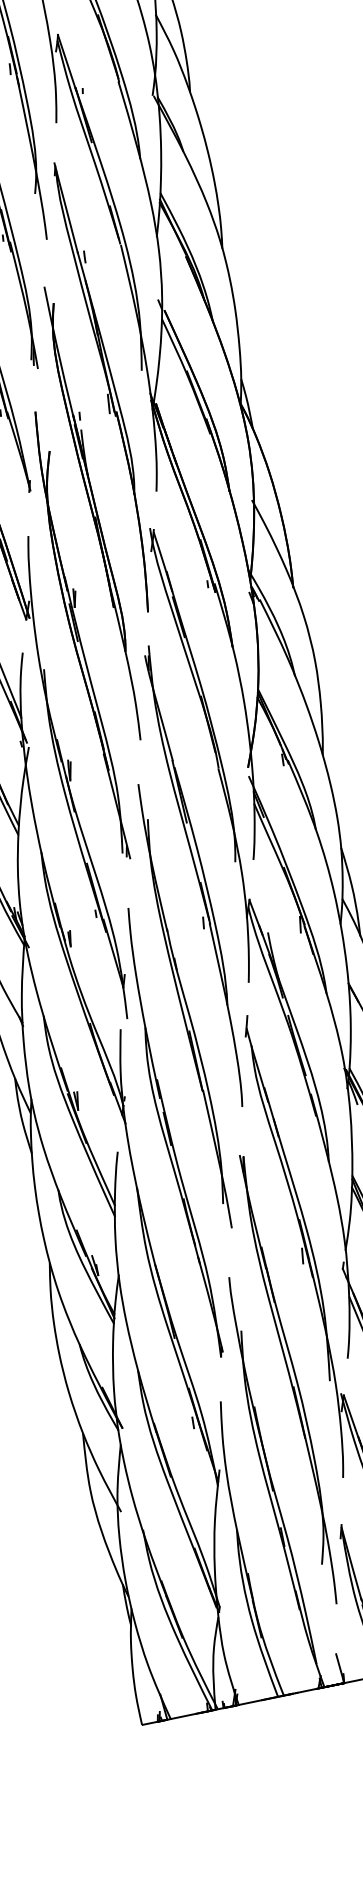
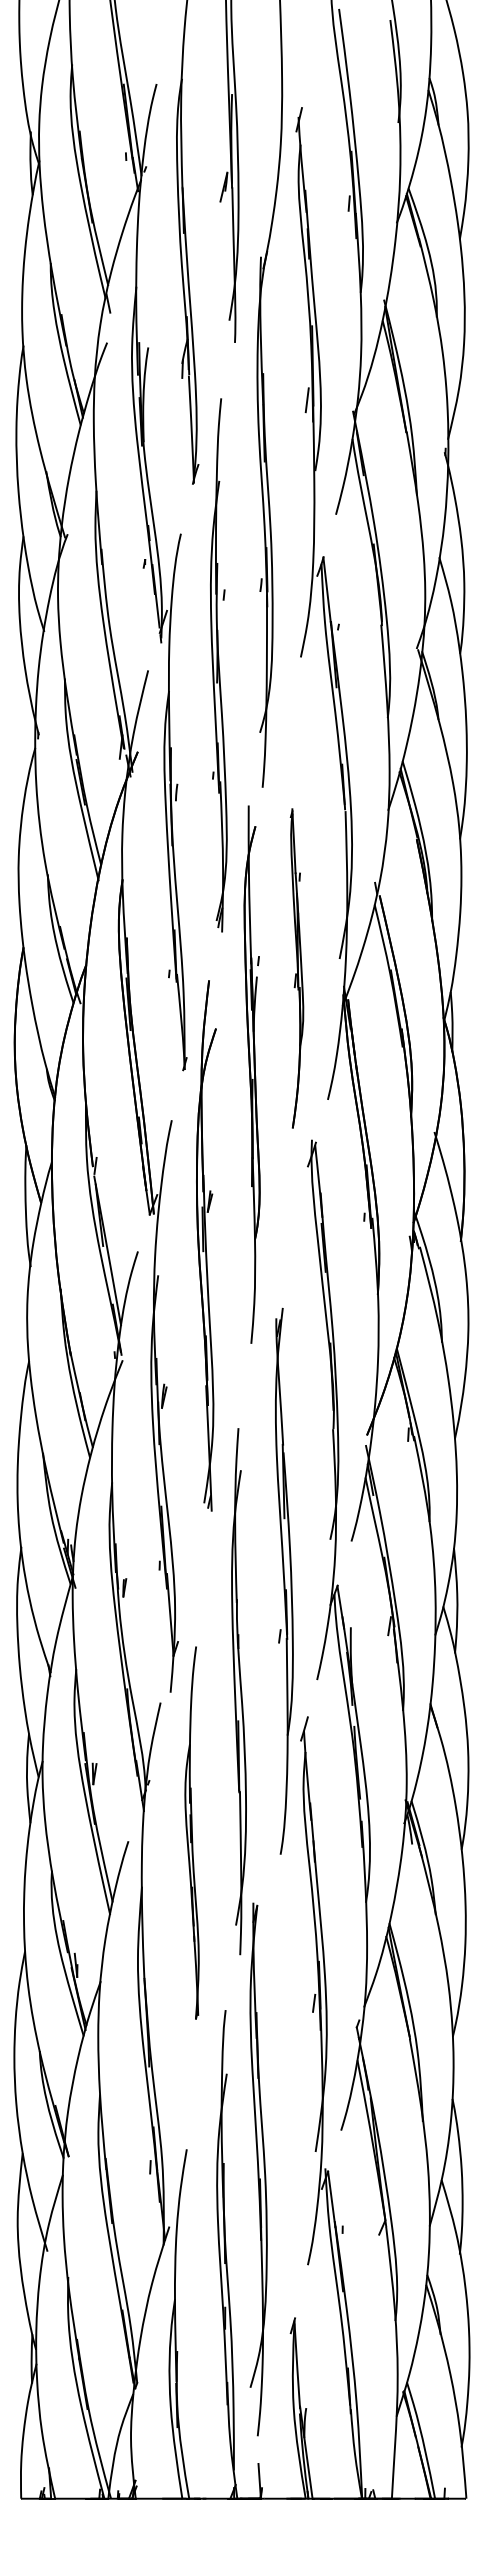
part: (107, 386) -> (296, 968), size x0.6
part: (93, 513) -> (251, 1074), moved
part: (197, 875) -> (284, 1580), moved
part: (169, 1133) -> (191, 1832), size x0.7
part: (290, 1379) -> (258, 2169), moved

